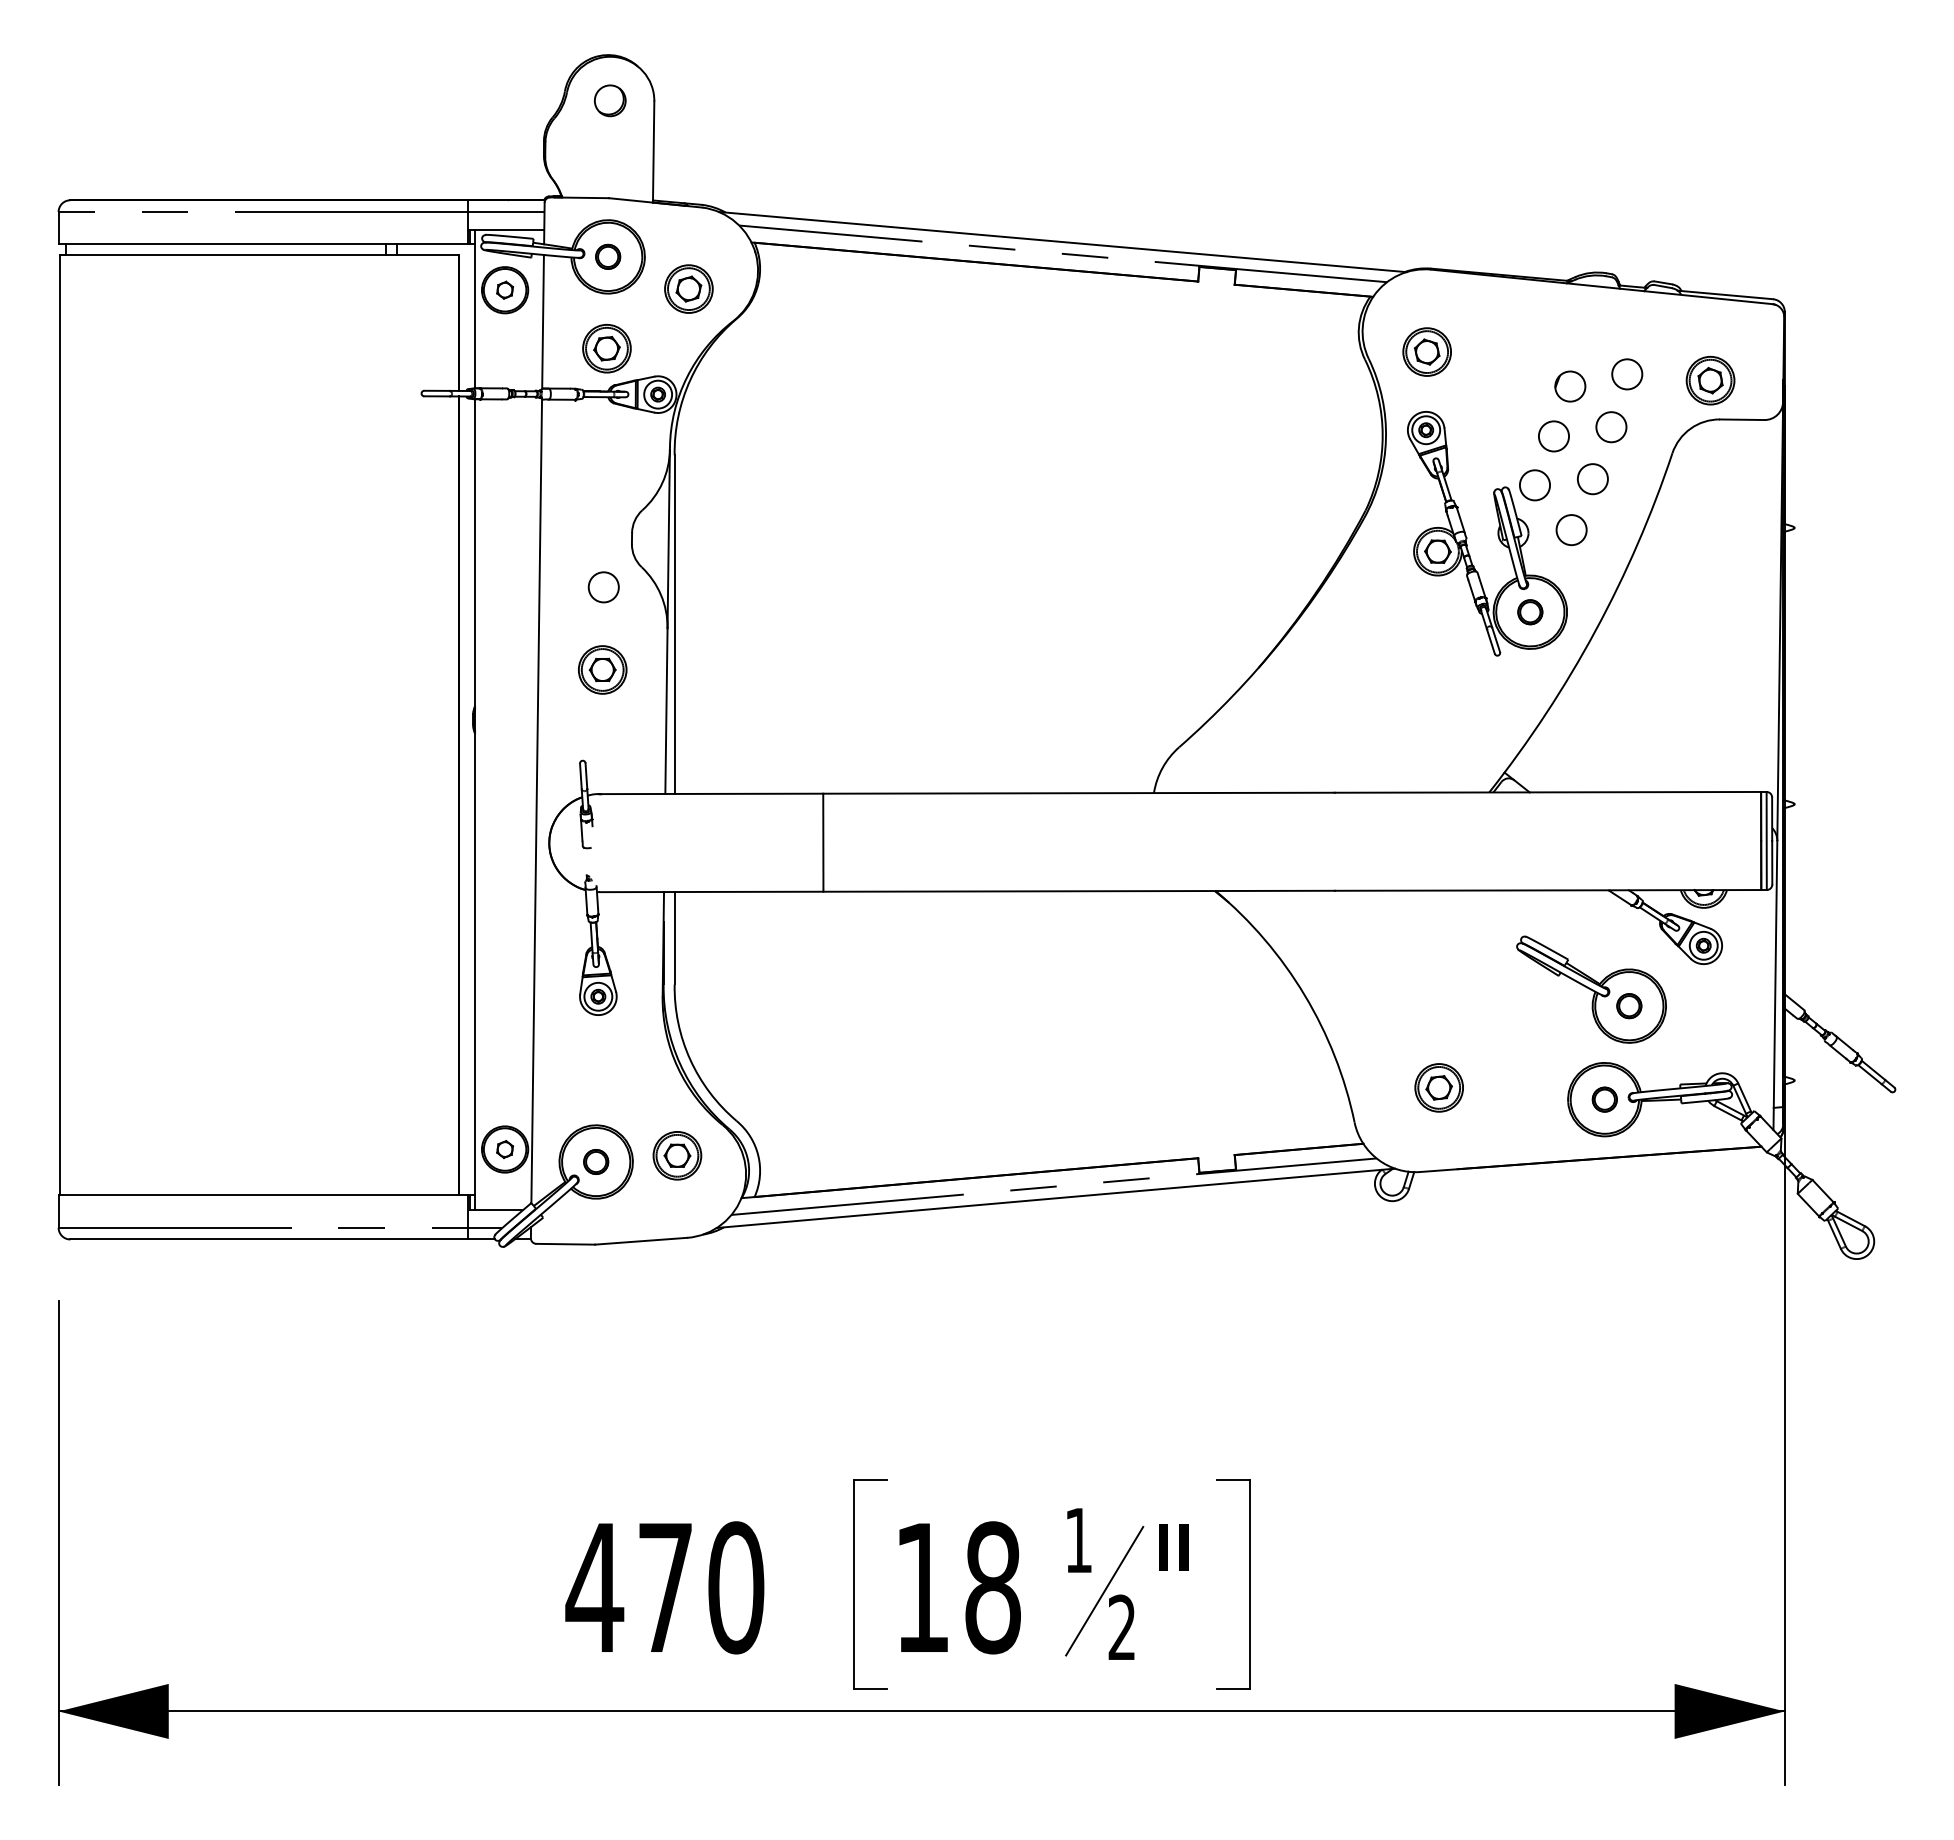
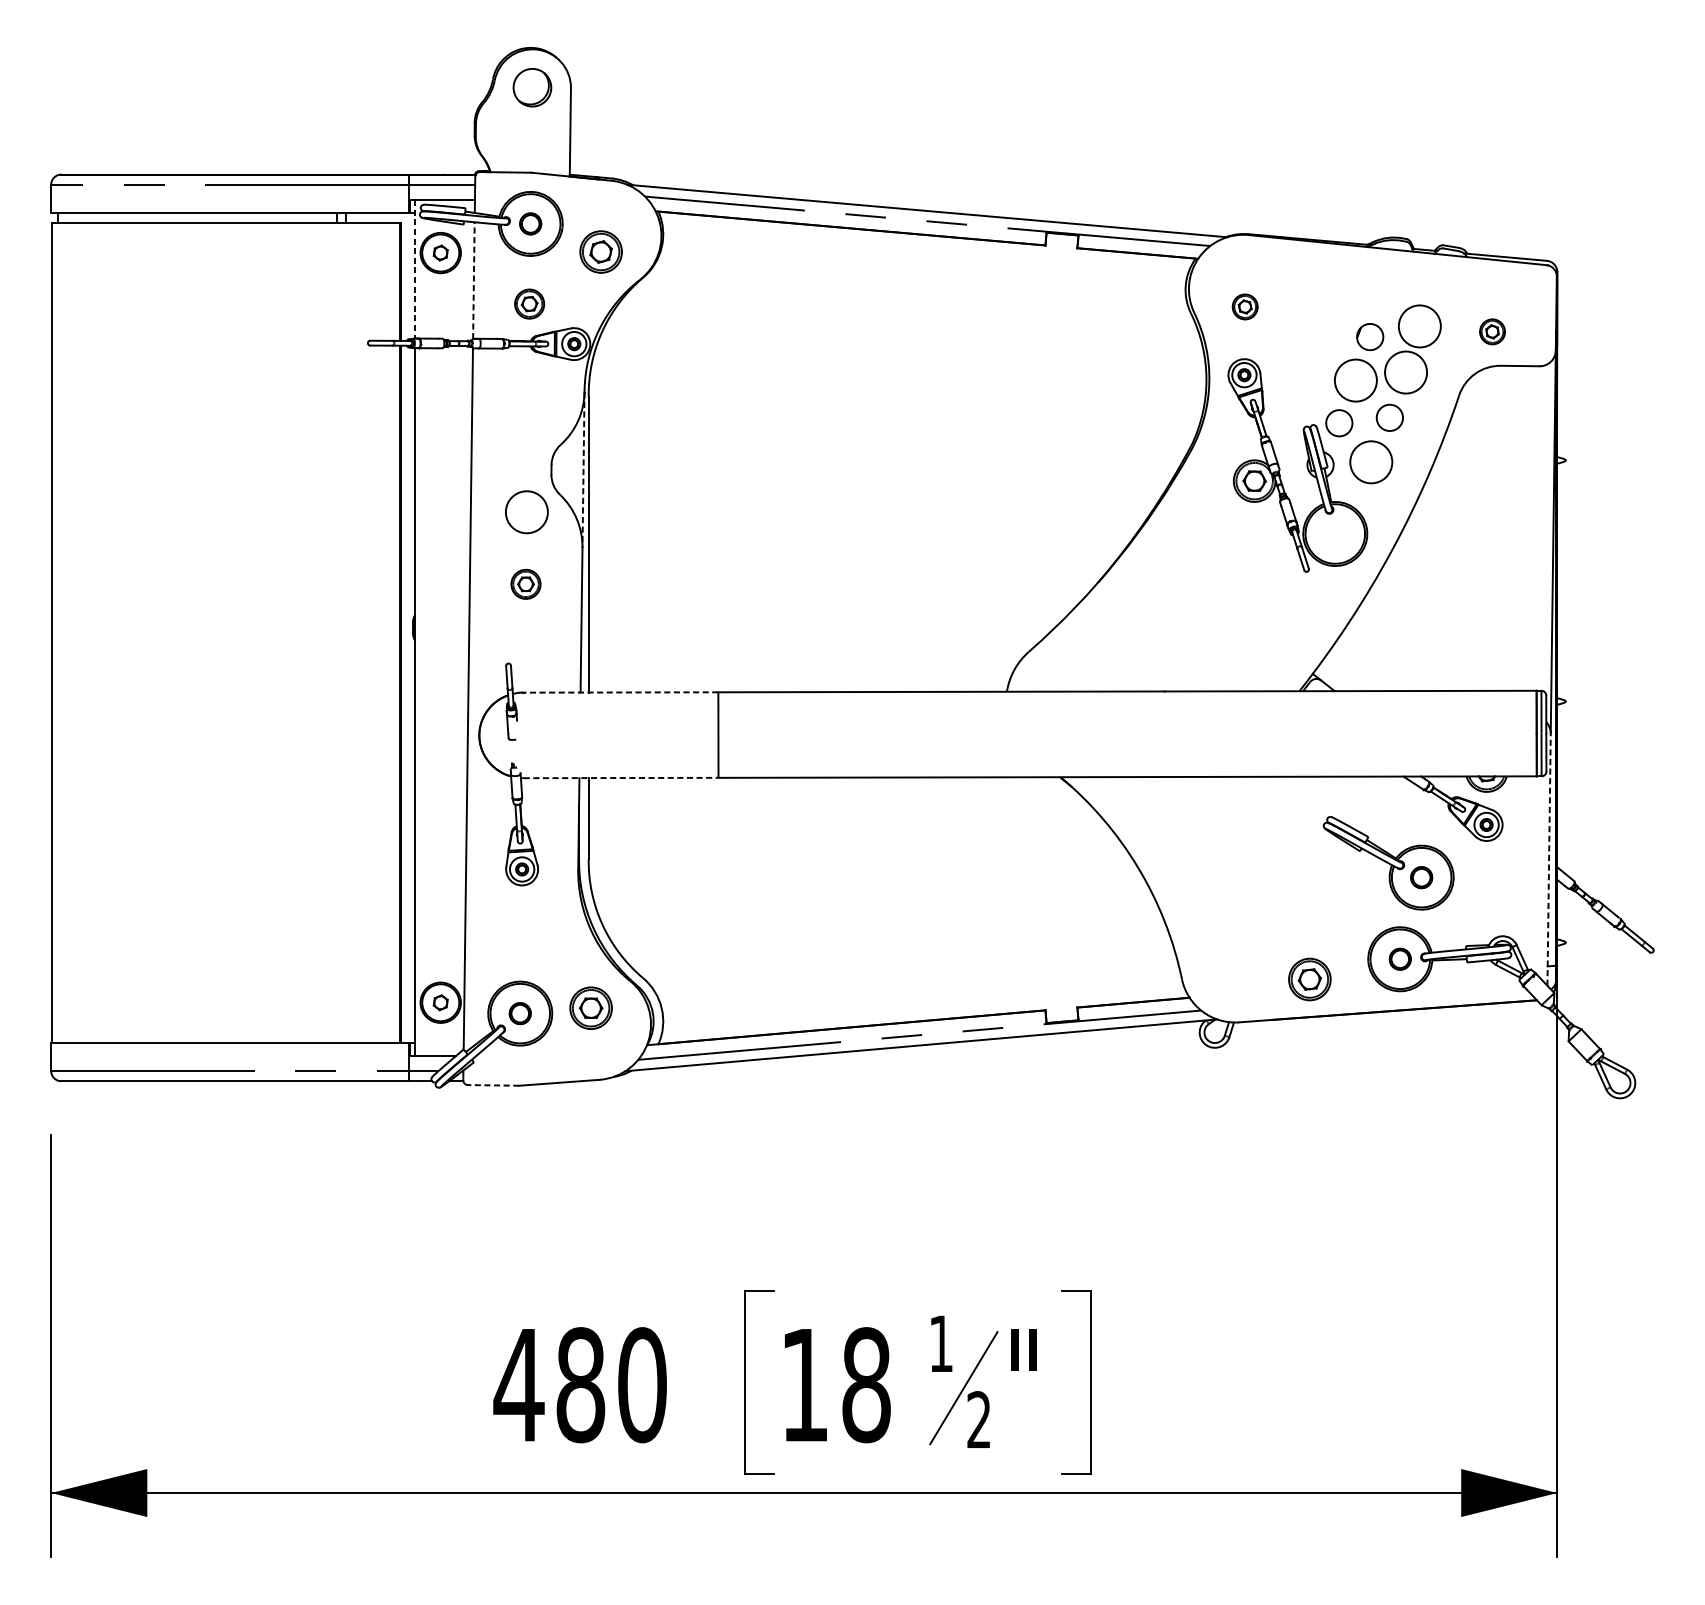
part: (610, 100) -> (532, 87), size x1.4
line: (475, 309) -> (414, 269), solid -> dashed
line: (543, 321) -> (474, 280), solid -> dashed
part: (606, 348) -> (529, 303), size x0.7
part: (1426, 351) -> (1244, 306), size x0.6
circle: (1627, 374) -> (1420, 326), size x1.6
part: (1710, 380) -> (1492, 331), size x0.6
circle: (1611, 427) -> (1406, 372), size x1.6
circle: (1553, 436) -> (1355, 380), size x1.6
circle: (1571, 530) -> (1371, 462), size x1.6
line: (668, 539) -> (583, 470), solid -> dashed
circle: (603, 587) -> (526, 512), size x1.6
part: (1530, 612) -> (1335, 534), removed
part: (602, 669) -> (525, 583), size x0.7
line: (711, 793) -> (620, 692), solid -> dashed
line: (711, 891) -> (620, 777), solid -> dashed
line: (1775, 985) -> (1549, 859), solid -> dashed
part: (1438, 1087) -> (1309, 979), moved
line: (565, 1244) -> (493, 1085), solid -> dashed
text: (665, 1587) -> (580, 1384), 470 -> 480

